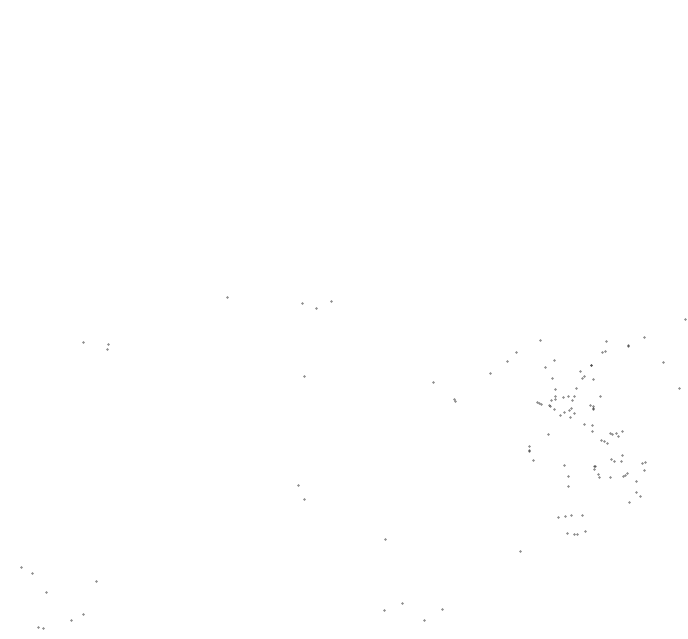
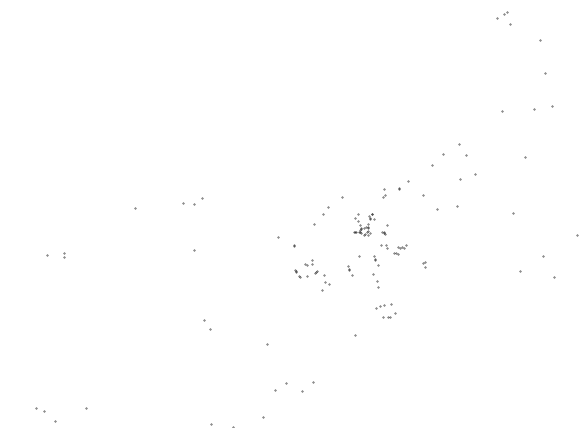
part: (566, 388) -> (364, 224), size x0.6
part: (573, 446) -> (376, 260), added
part: (618, 478) -> (312, 275), moved

